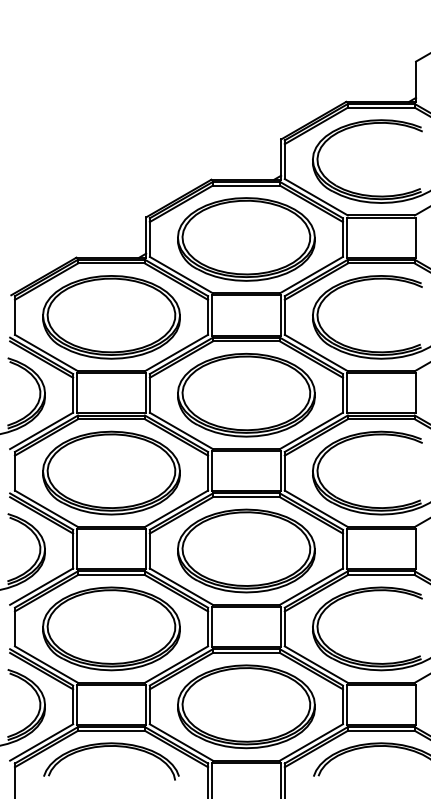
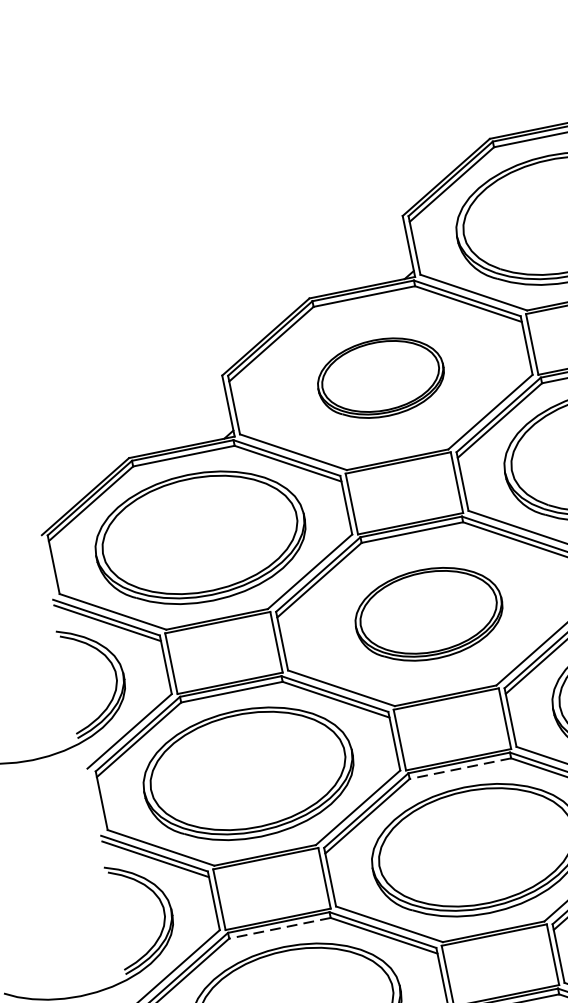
part: (246, 239) -> (381, 378), size x0.6
part: (246, 395) -> (429, 614), size x0.7
line: (245, 497) -> (459, 769), solid -> dashed
line: (111, 575) -> (280, 928), solid -> dashed

